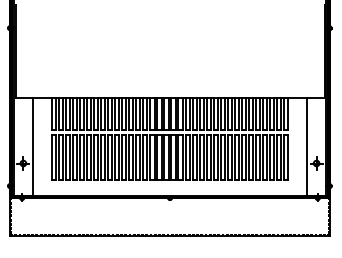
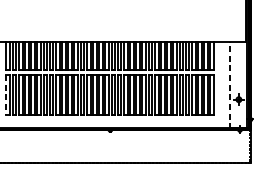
line: (306, 147) -> (230, 85), solid -> dashed
line: (51, 157) -> (6, 94), solid -> dashed

